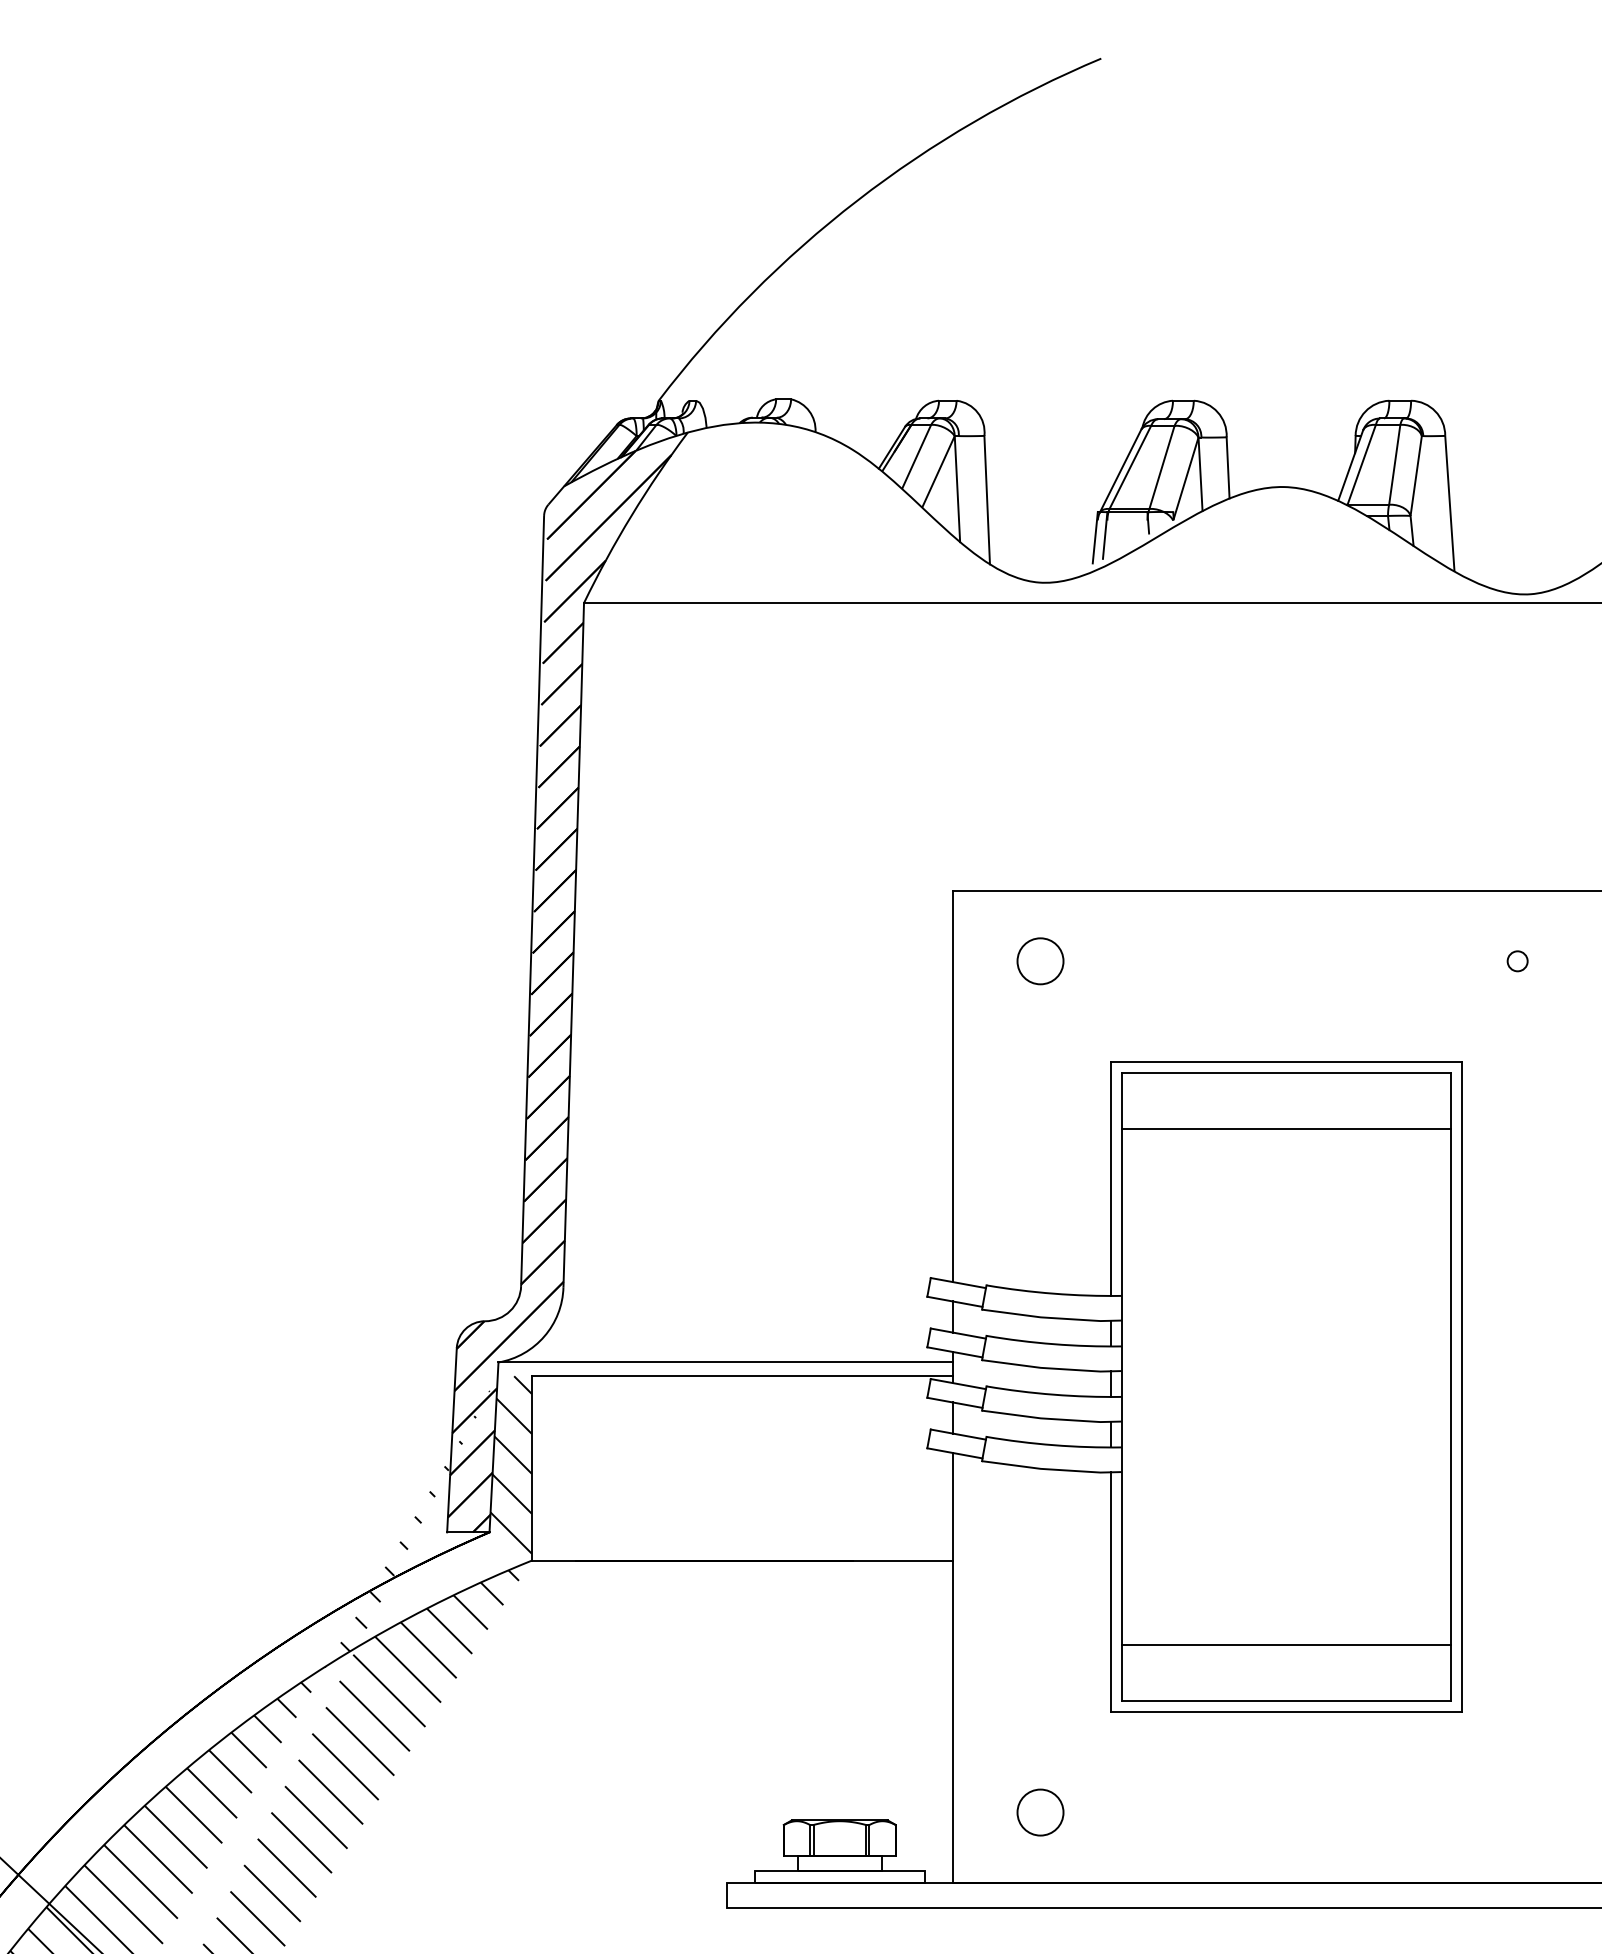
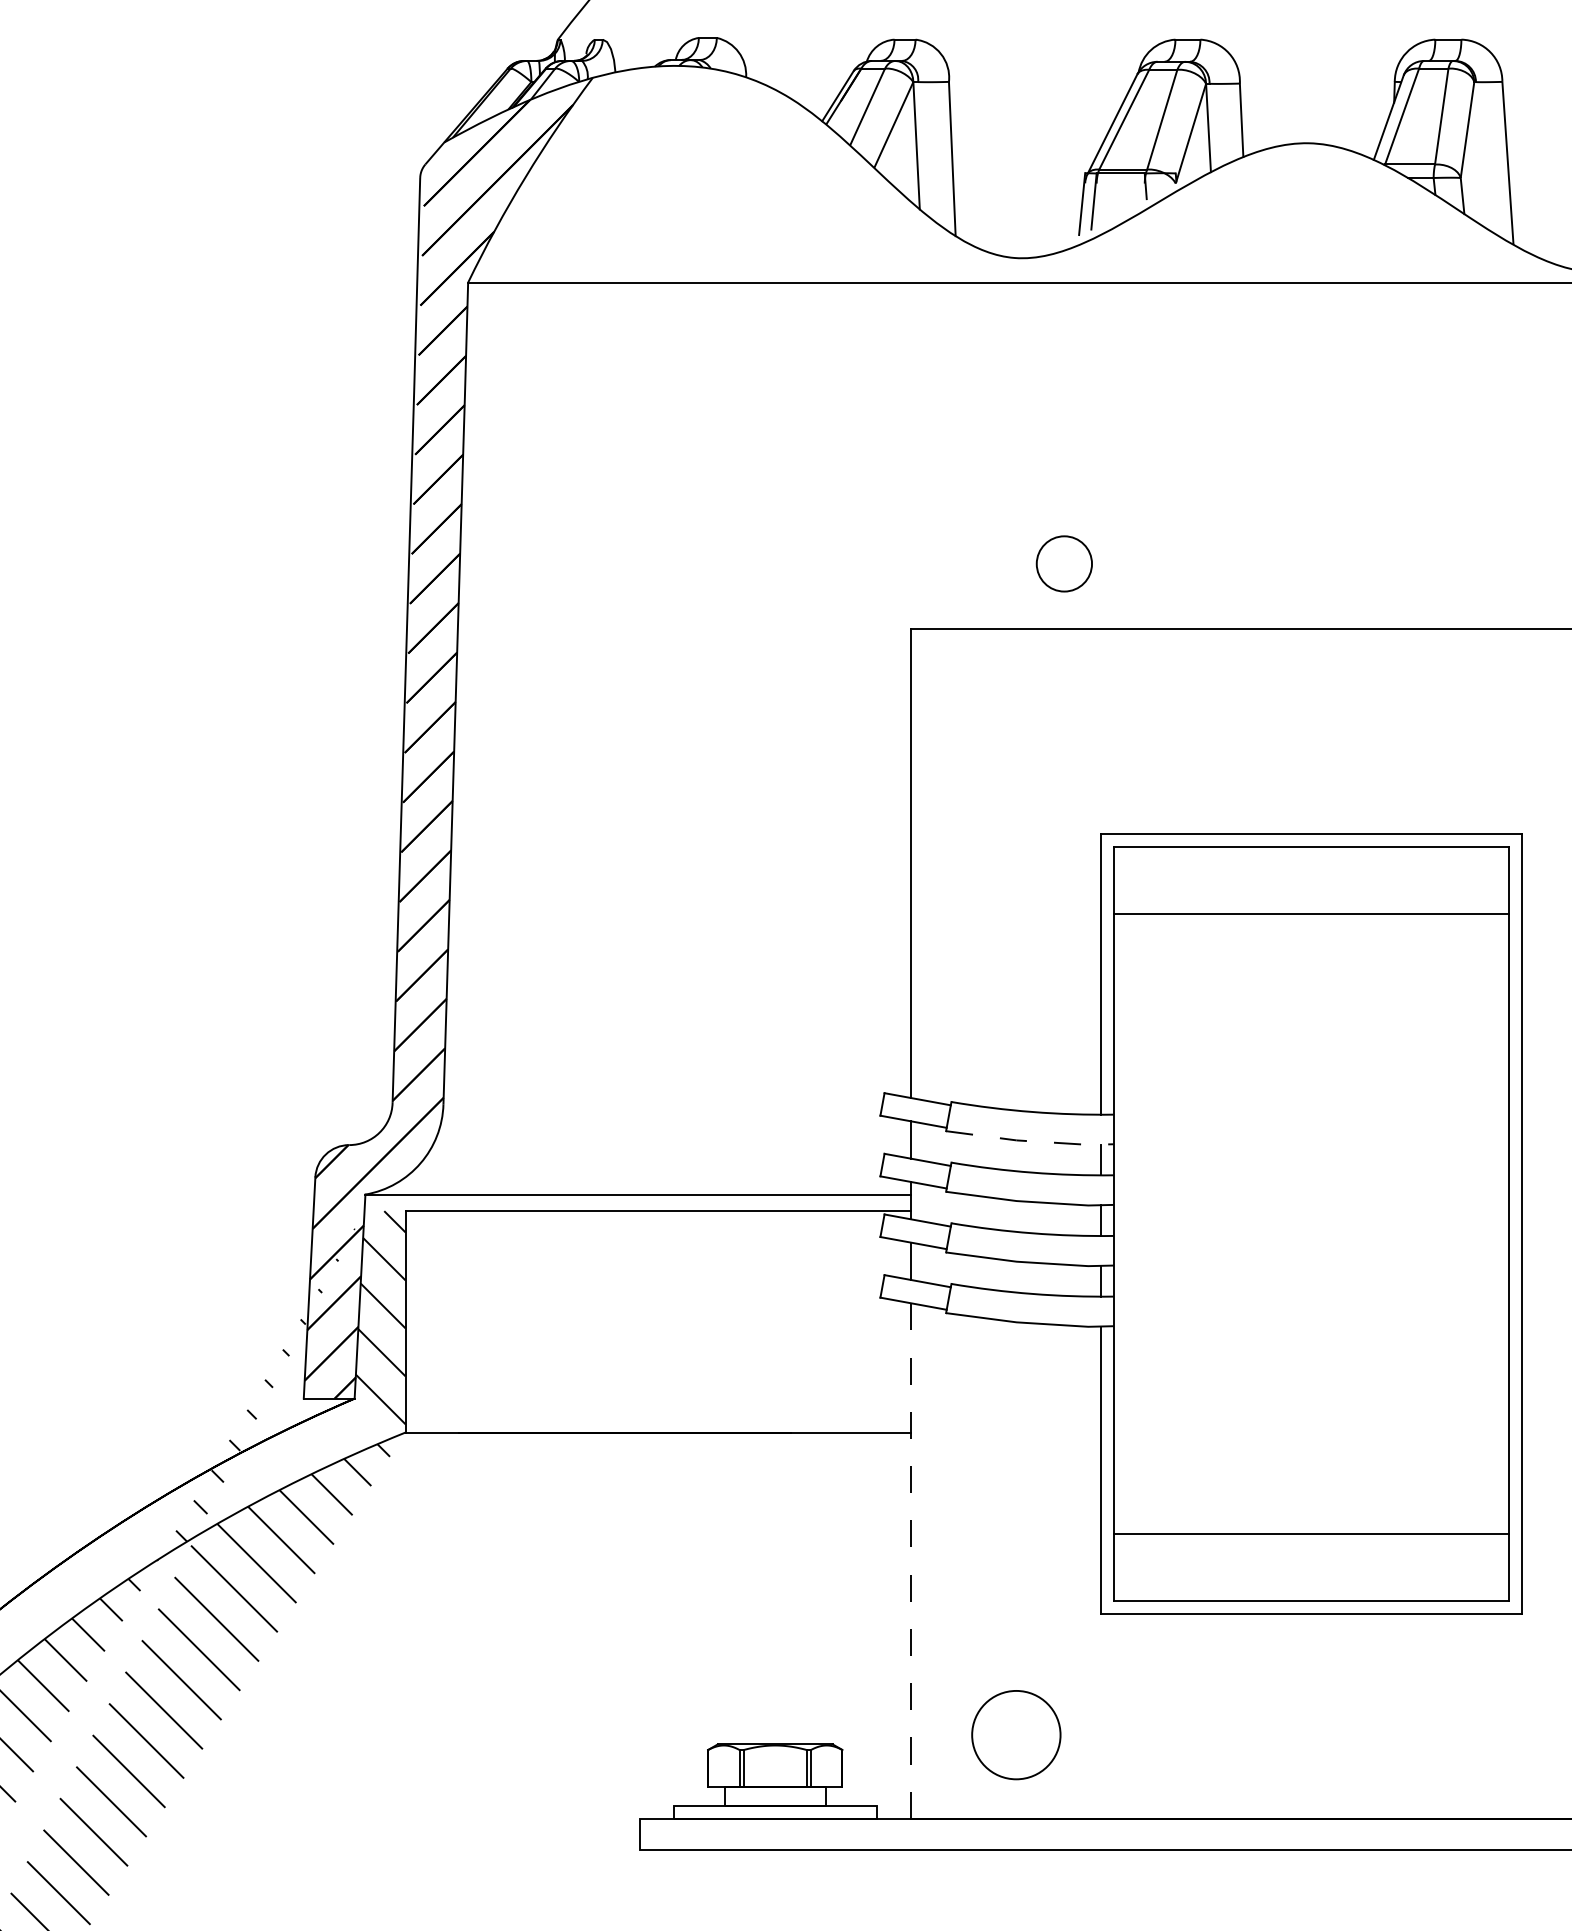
circle: (1040, 961) -> (1064, 564), moved
line: (1051, 1318) -> (1029, 1141), solid -> dashed
line: (952, 1667) -> (910, 1560), solid -> dashed
circle: (1040, 1812) -> (1016, 1735), size x1.6

